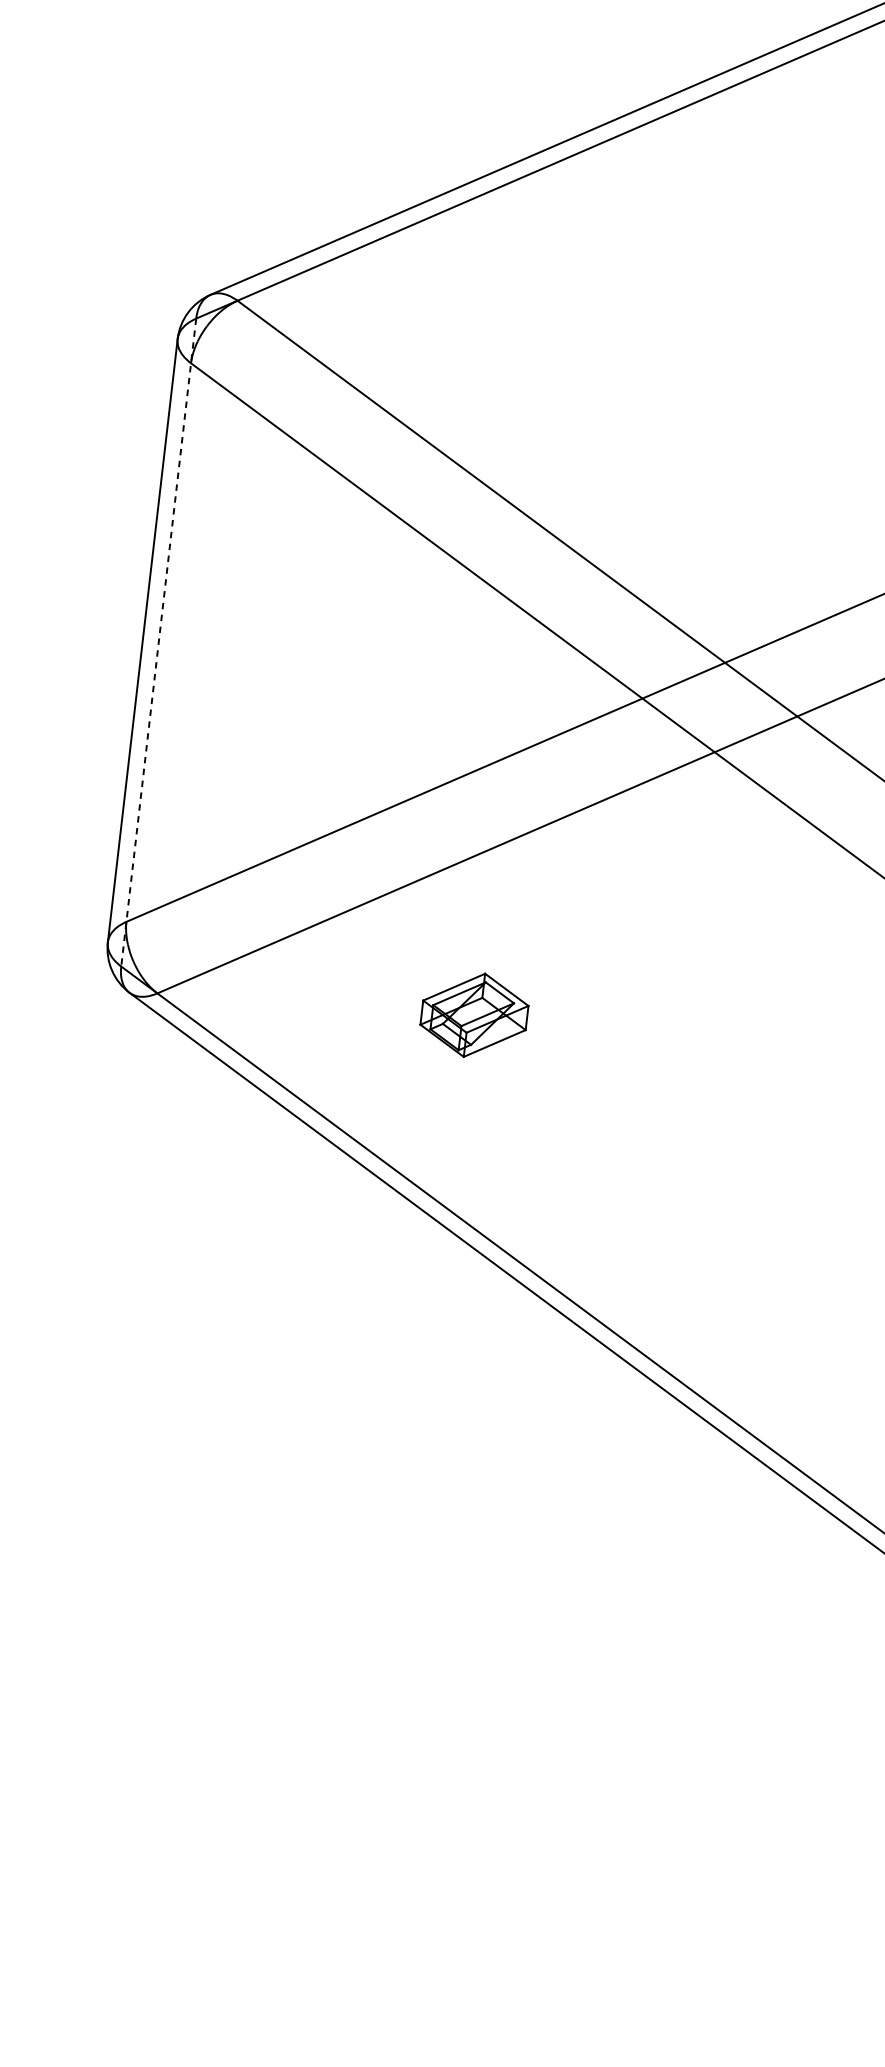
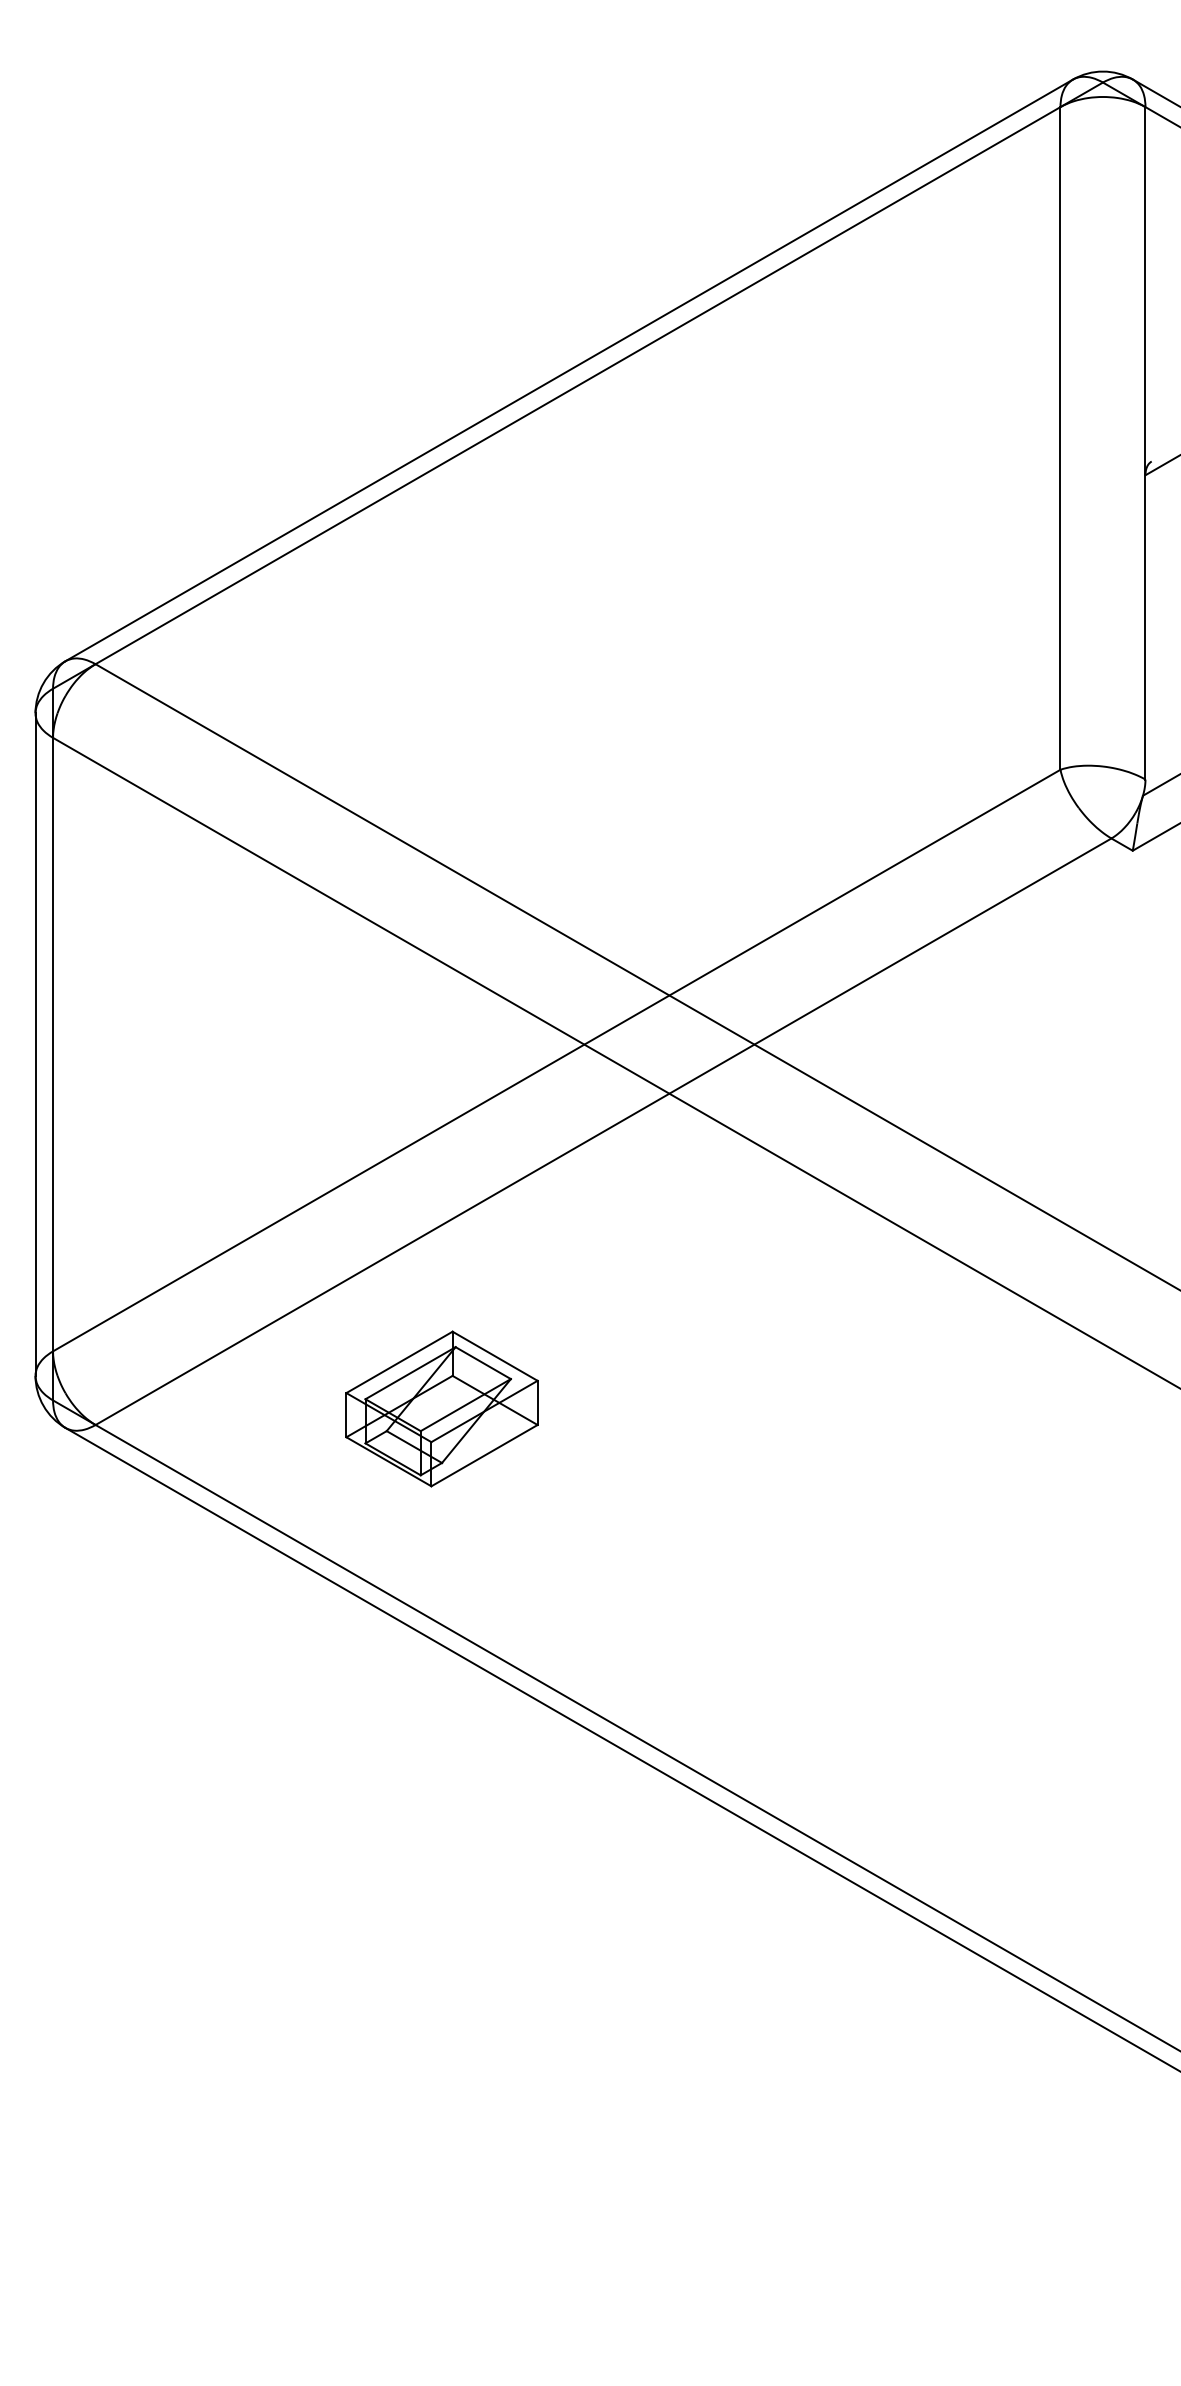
line: (159, 642) -> (53, 1044), dashed -> solid
part: (474, 1014) -> (441, 1408), size x1.67

